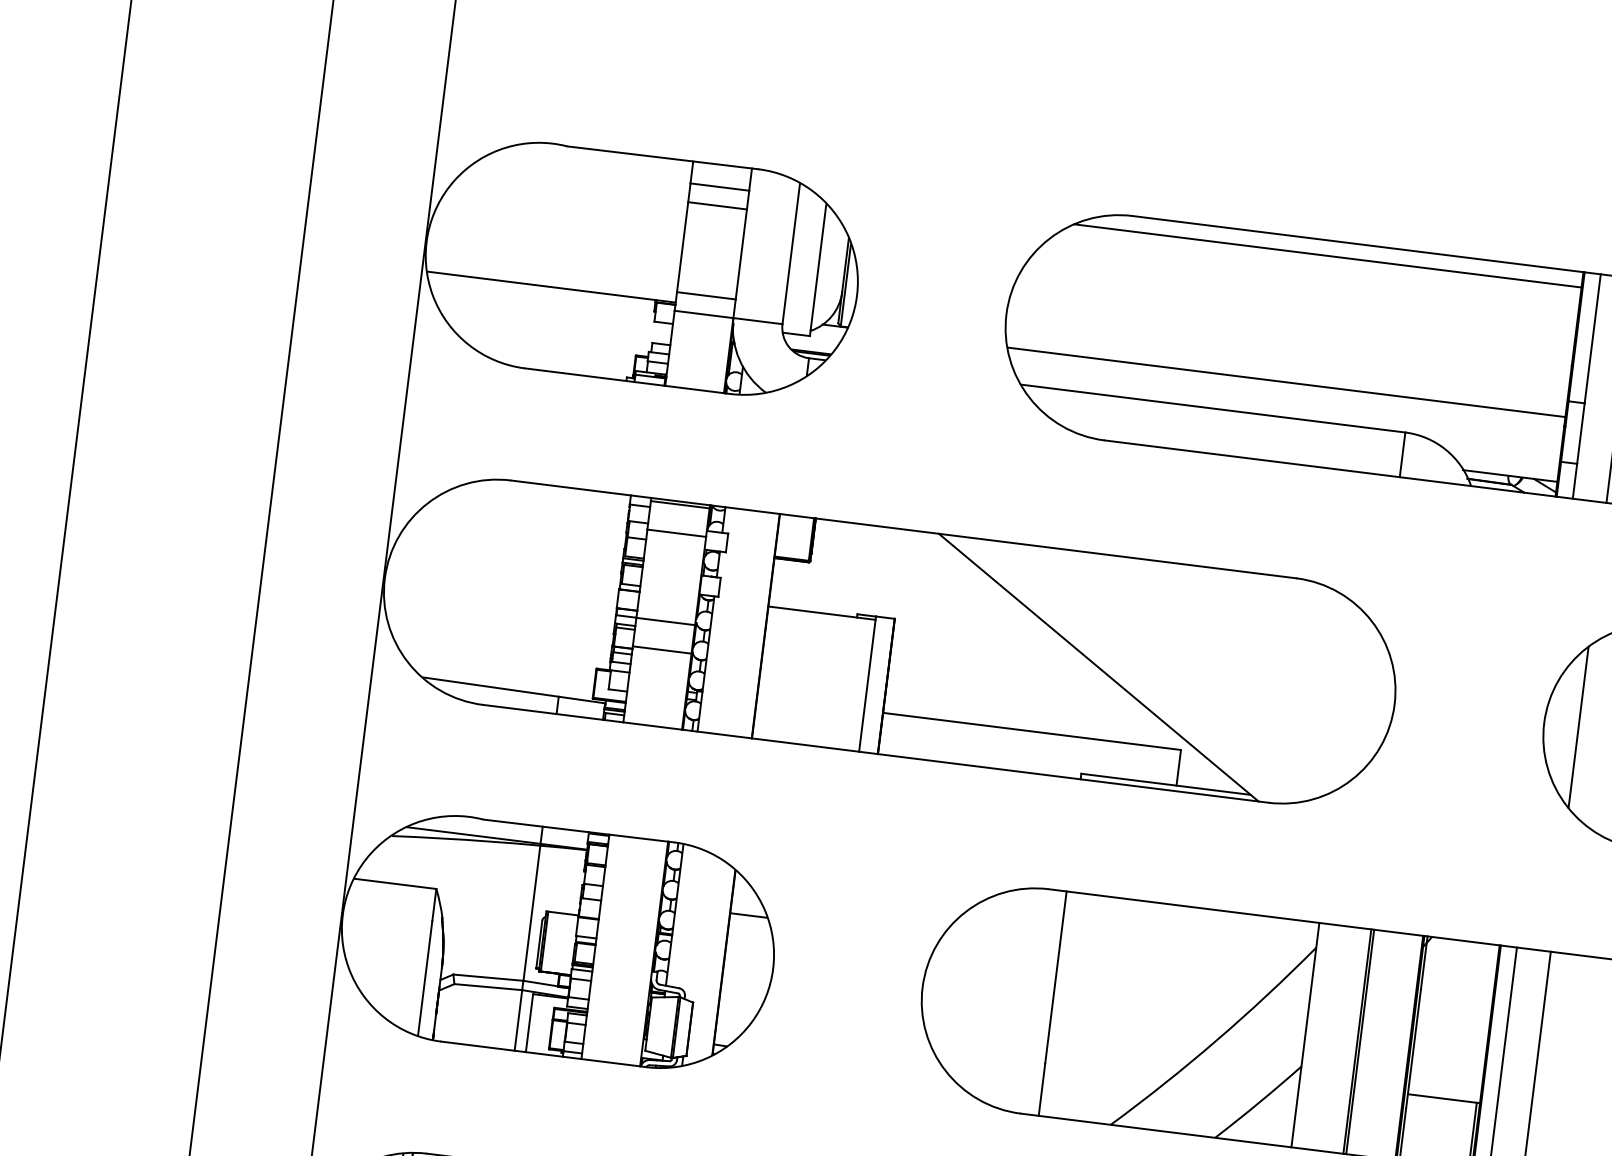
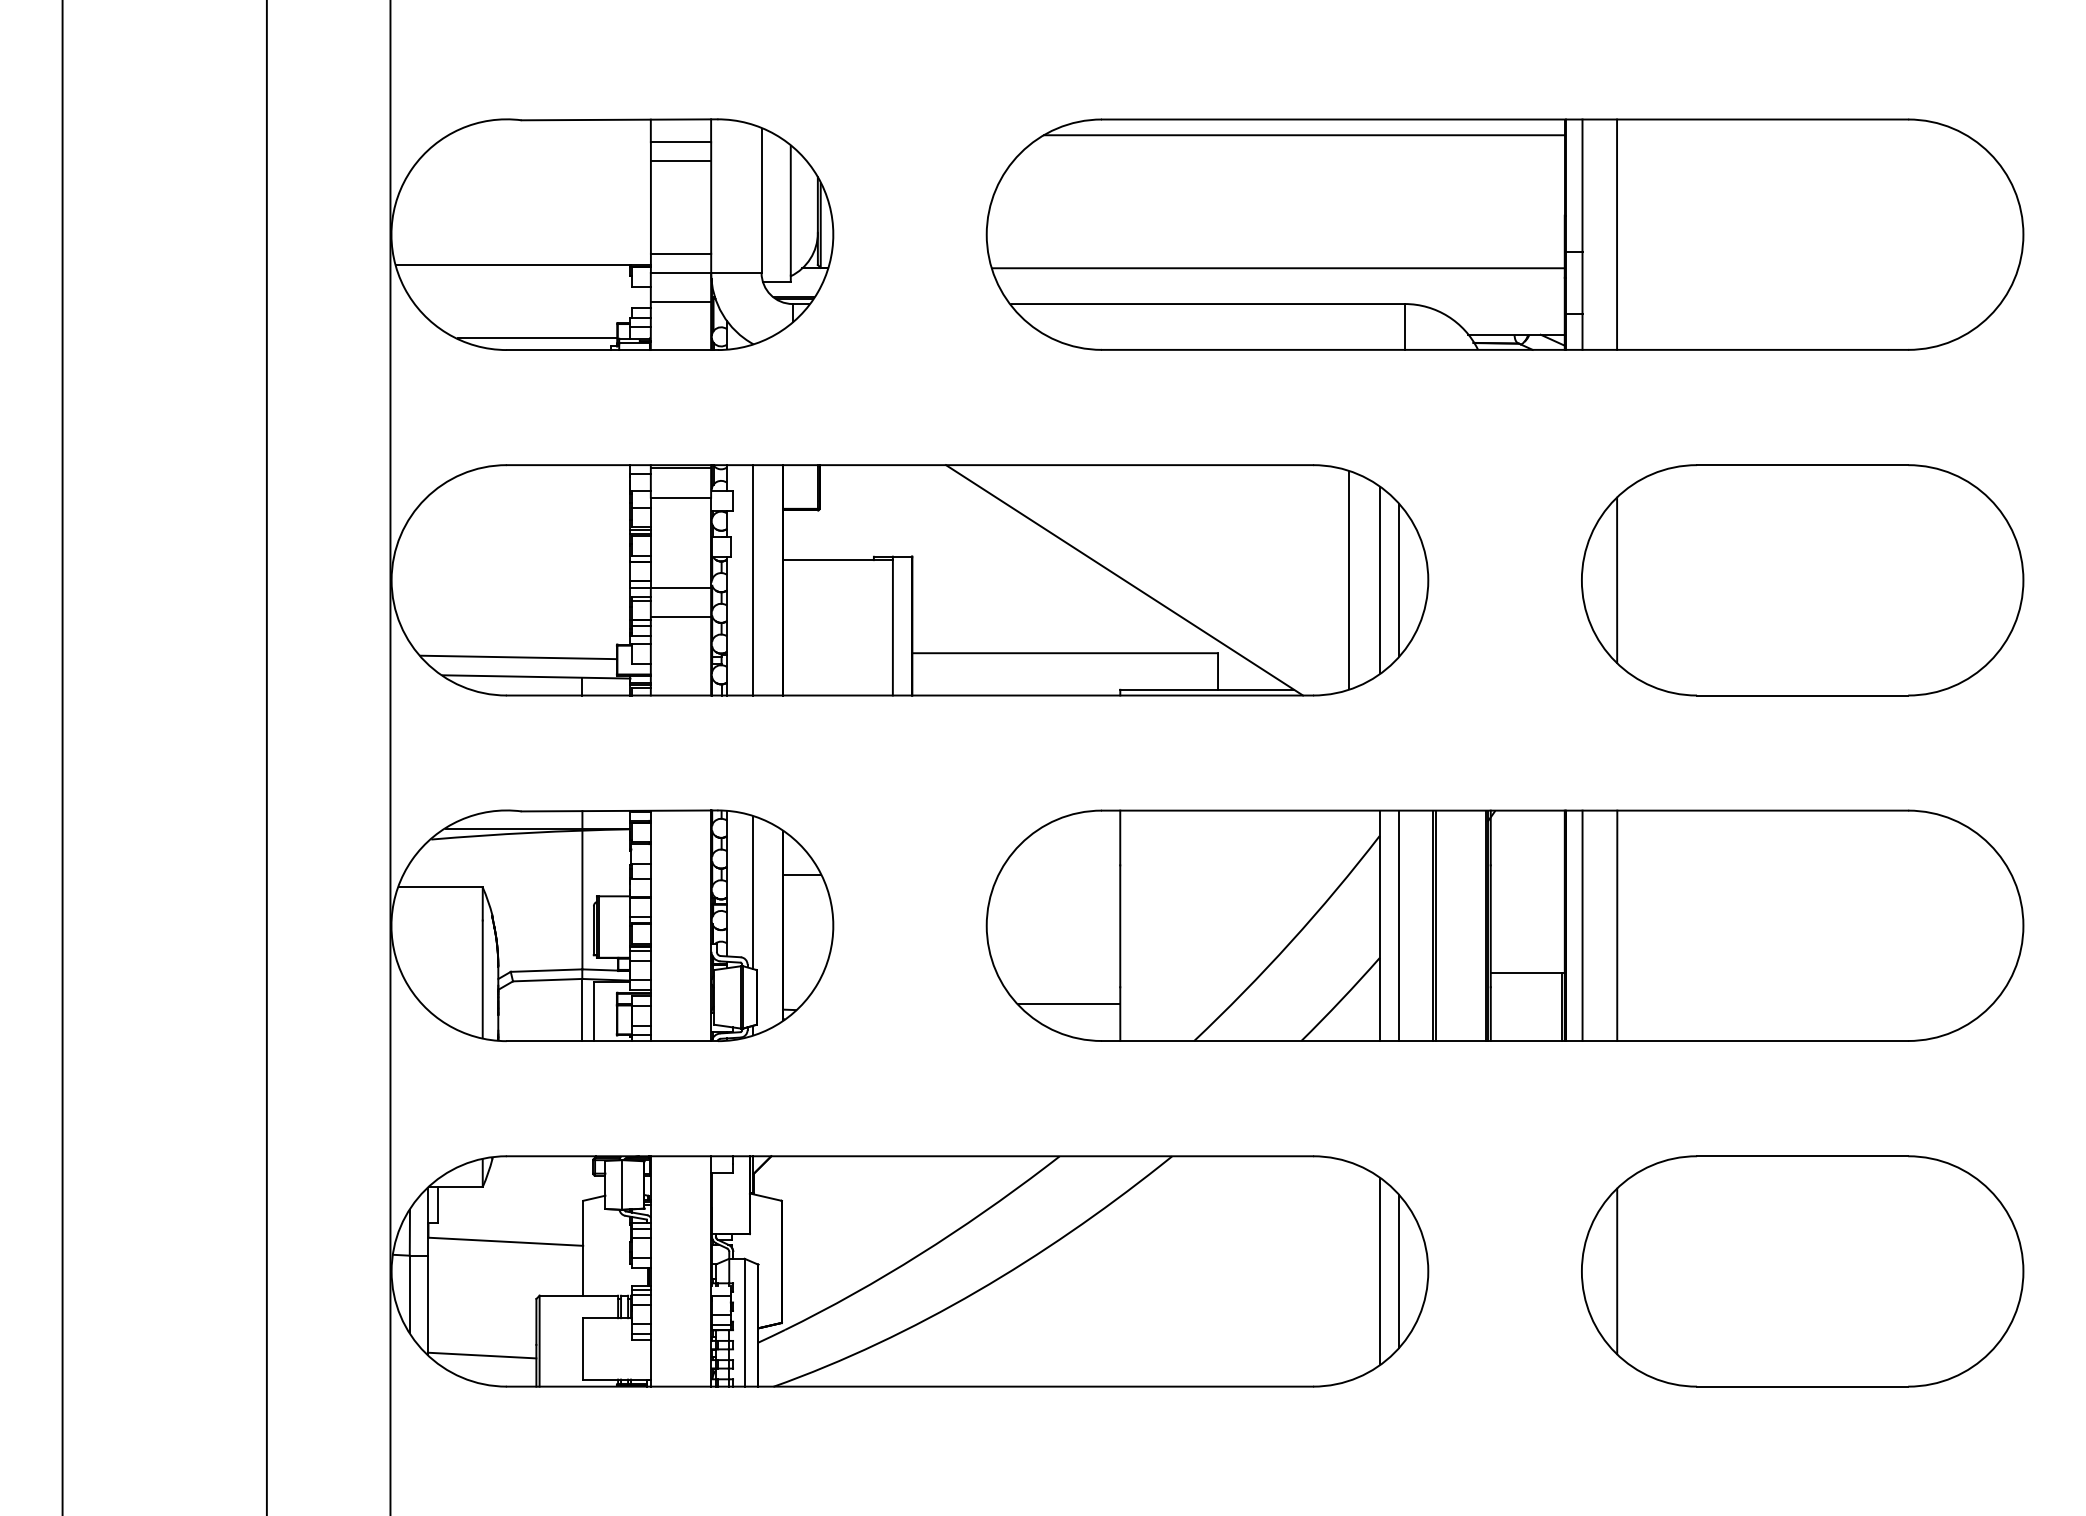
line: (699, 343) -> (680, 302), added
line: (556, 360) -> (537, 338), added
line: (737, 622) -> (753, 580), added
line: (499, 669) -> (518, 657), added
line: (1316, 694) -> (1348, 580), added
line: (1347, 698) -> (1379, 580), added
line: (1365, 701) -> (1398, 580), added
line: (699, 926) -> (753, 892), added
line: (1323, 1037) -> (1398, 925), added
line: (993, 1074) -> (1069, 1004), added

